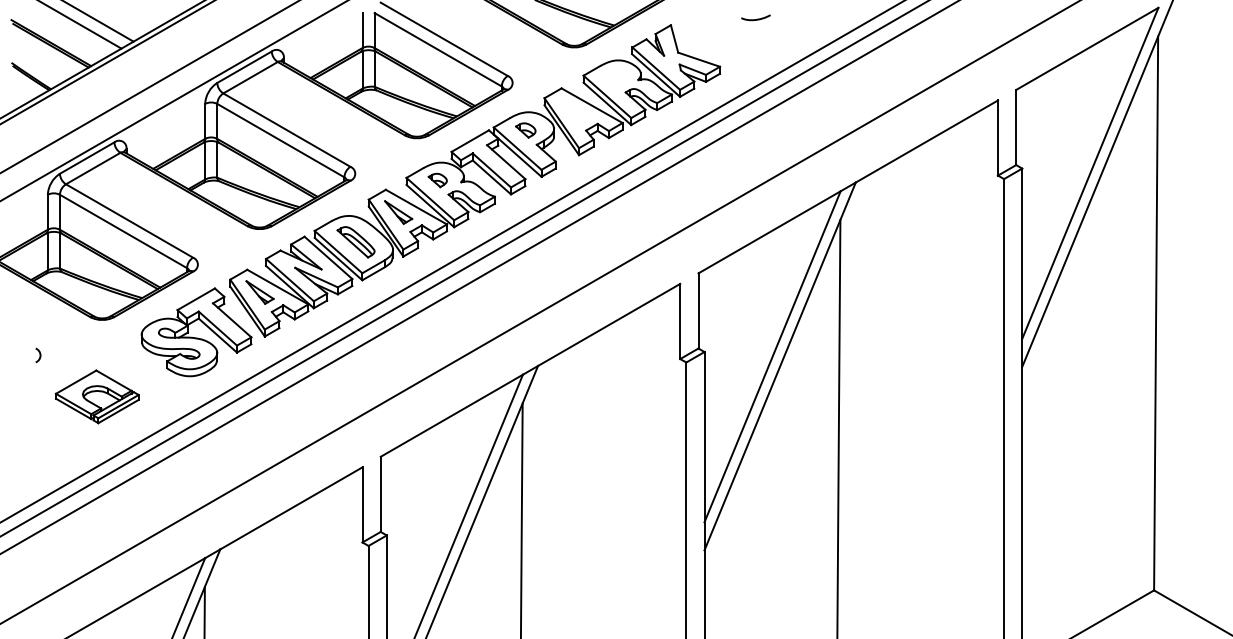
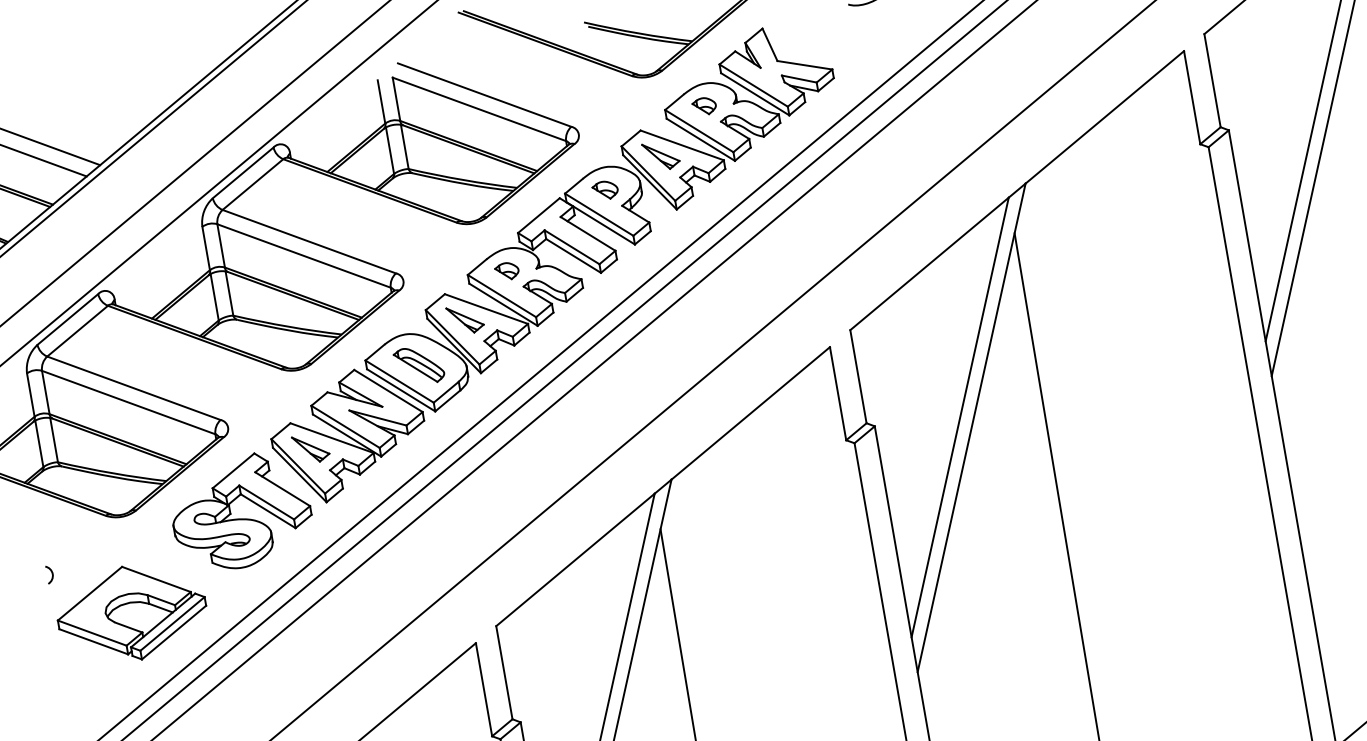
part: (614, 77) -> (703, 105), added
part: (573, 110) -> (660, 155), added
part: (97, 396) -> (132, 612), size x1.43

